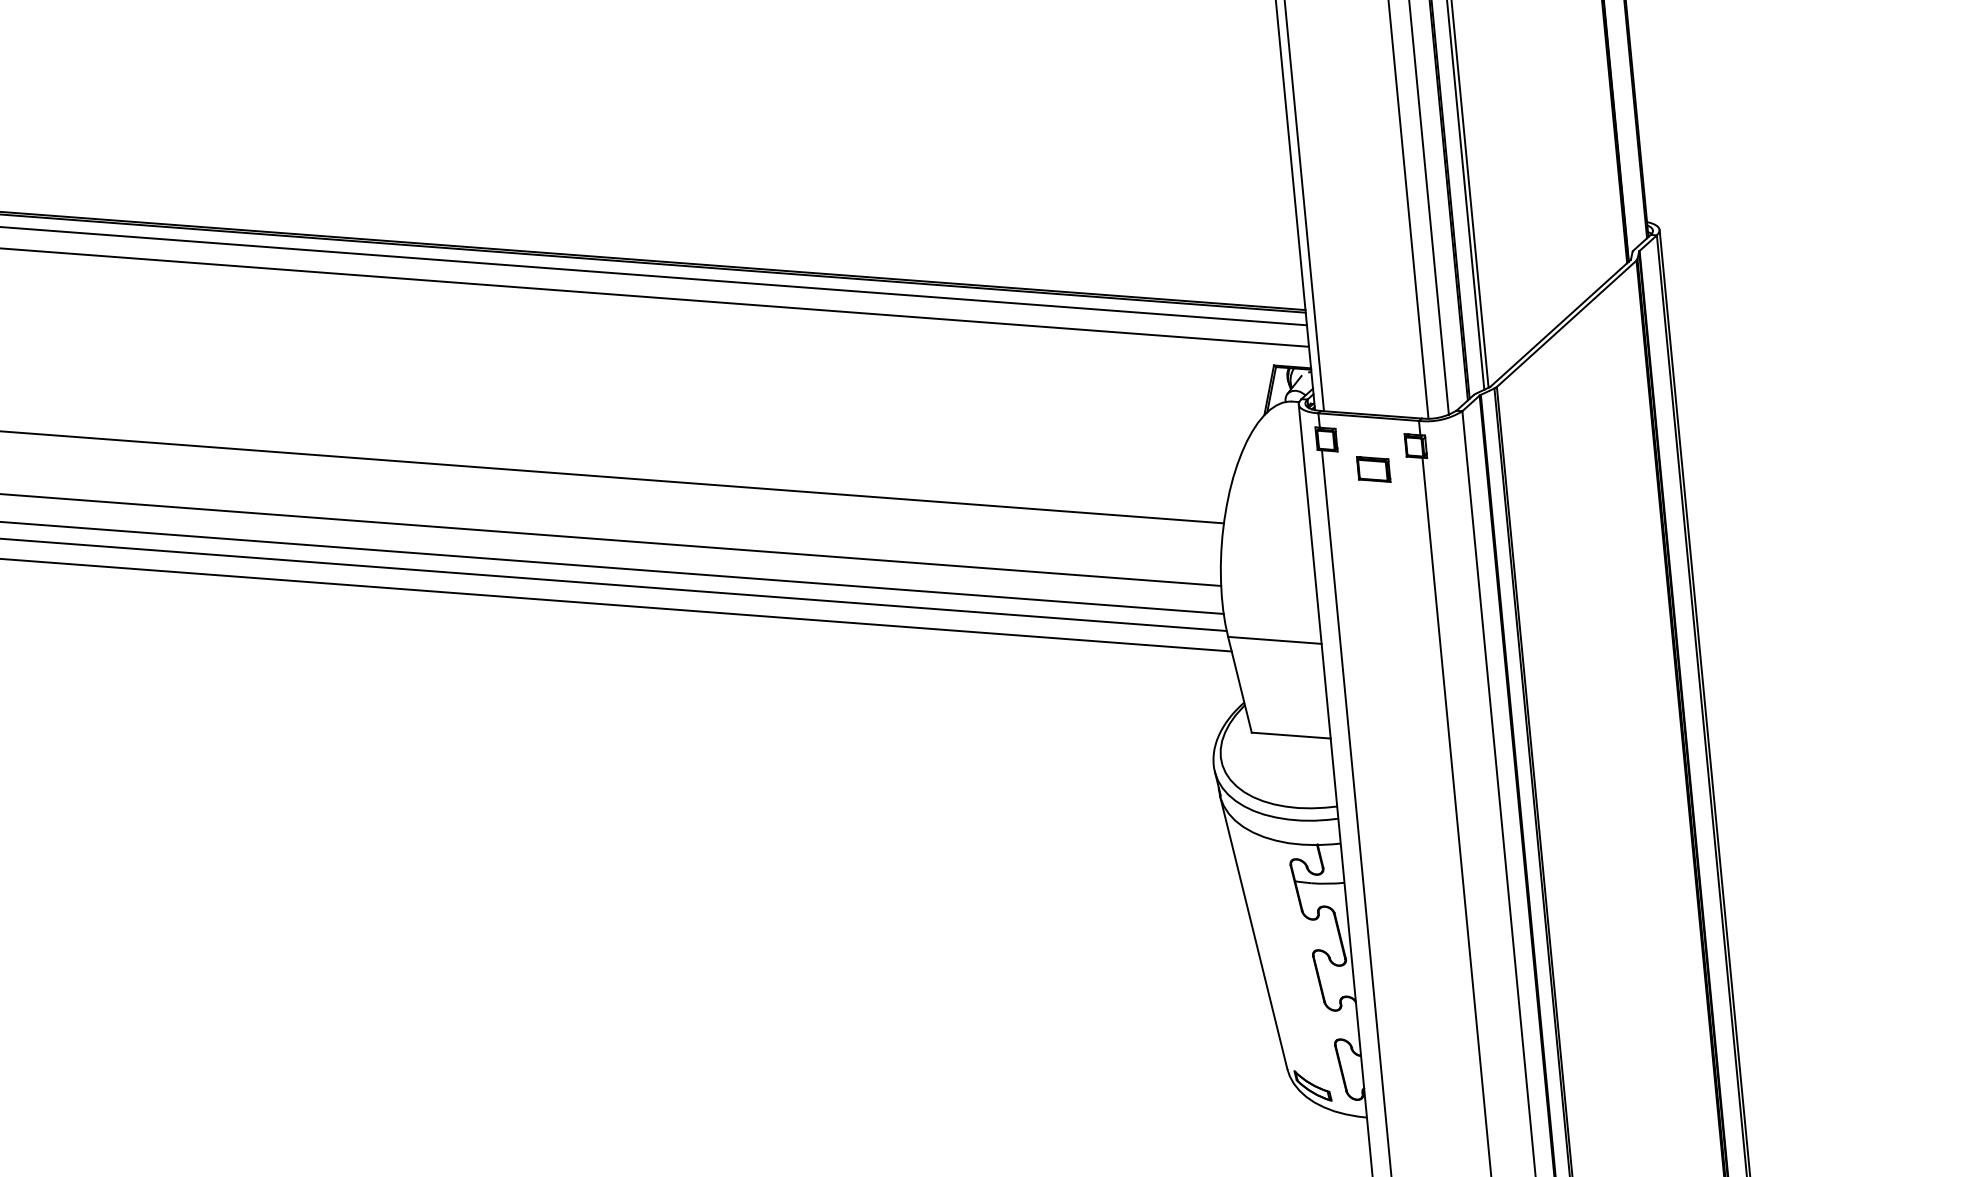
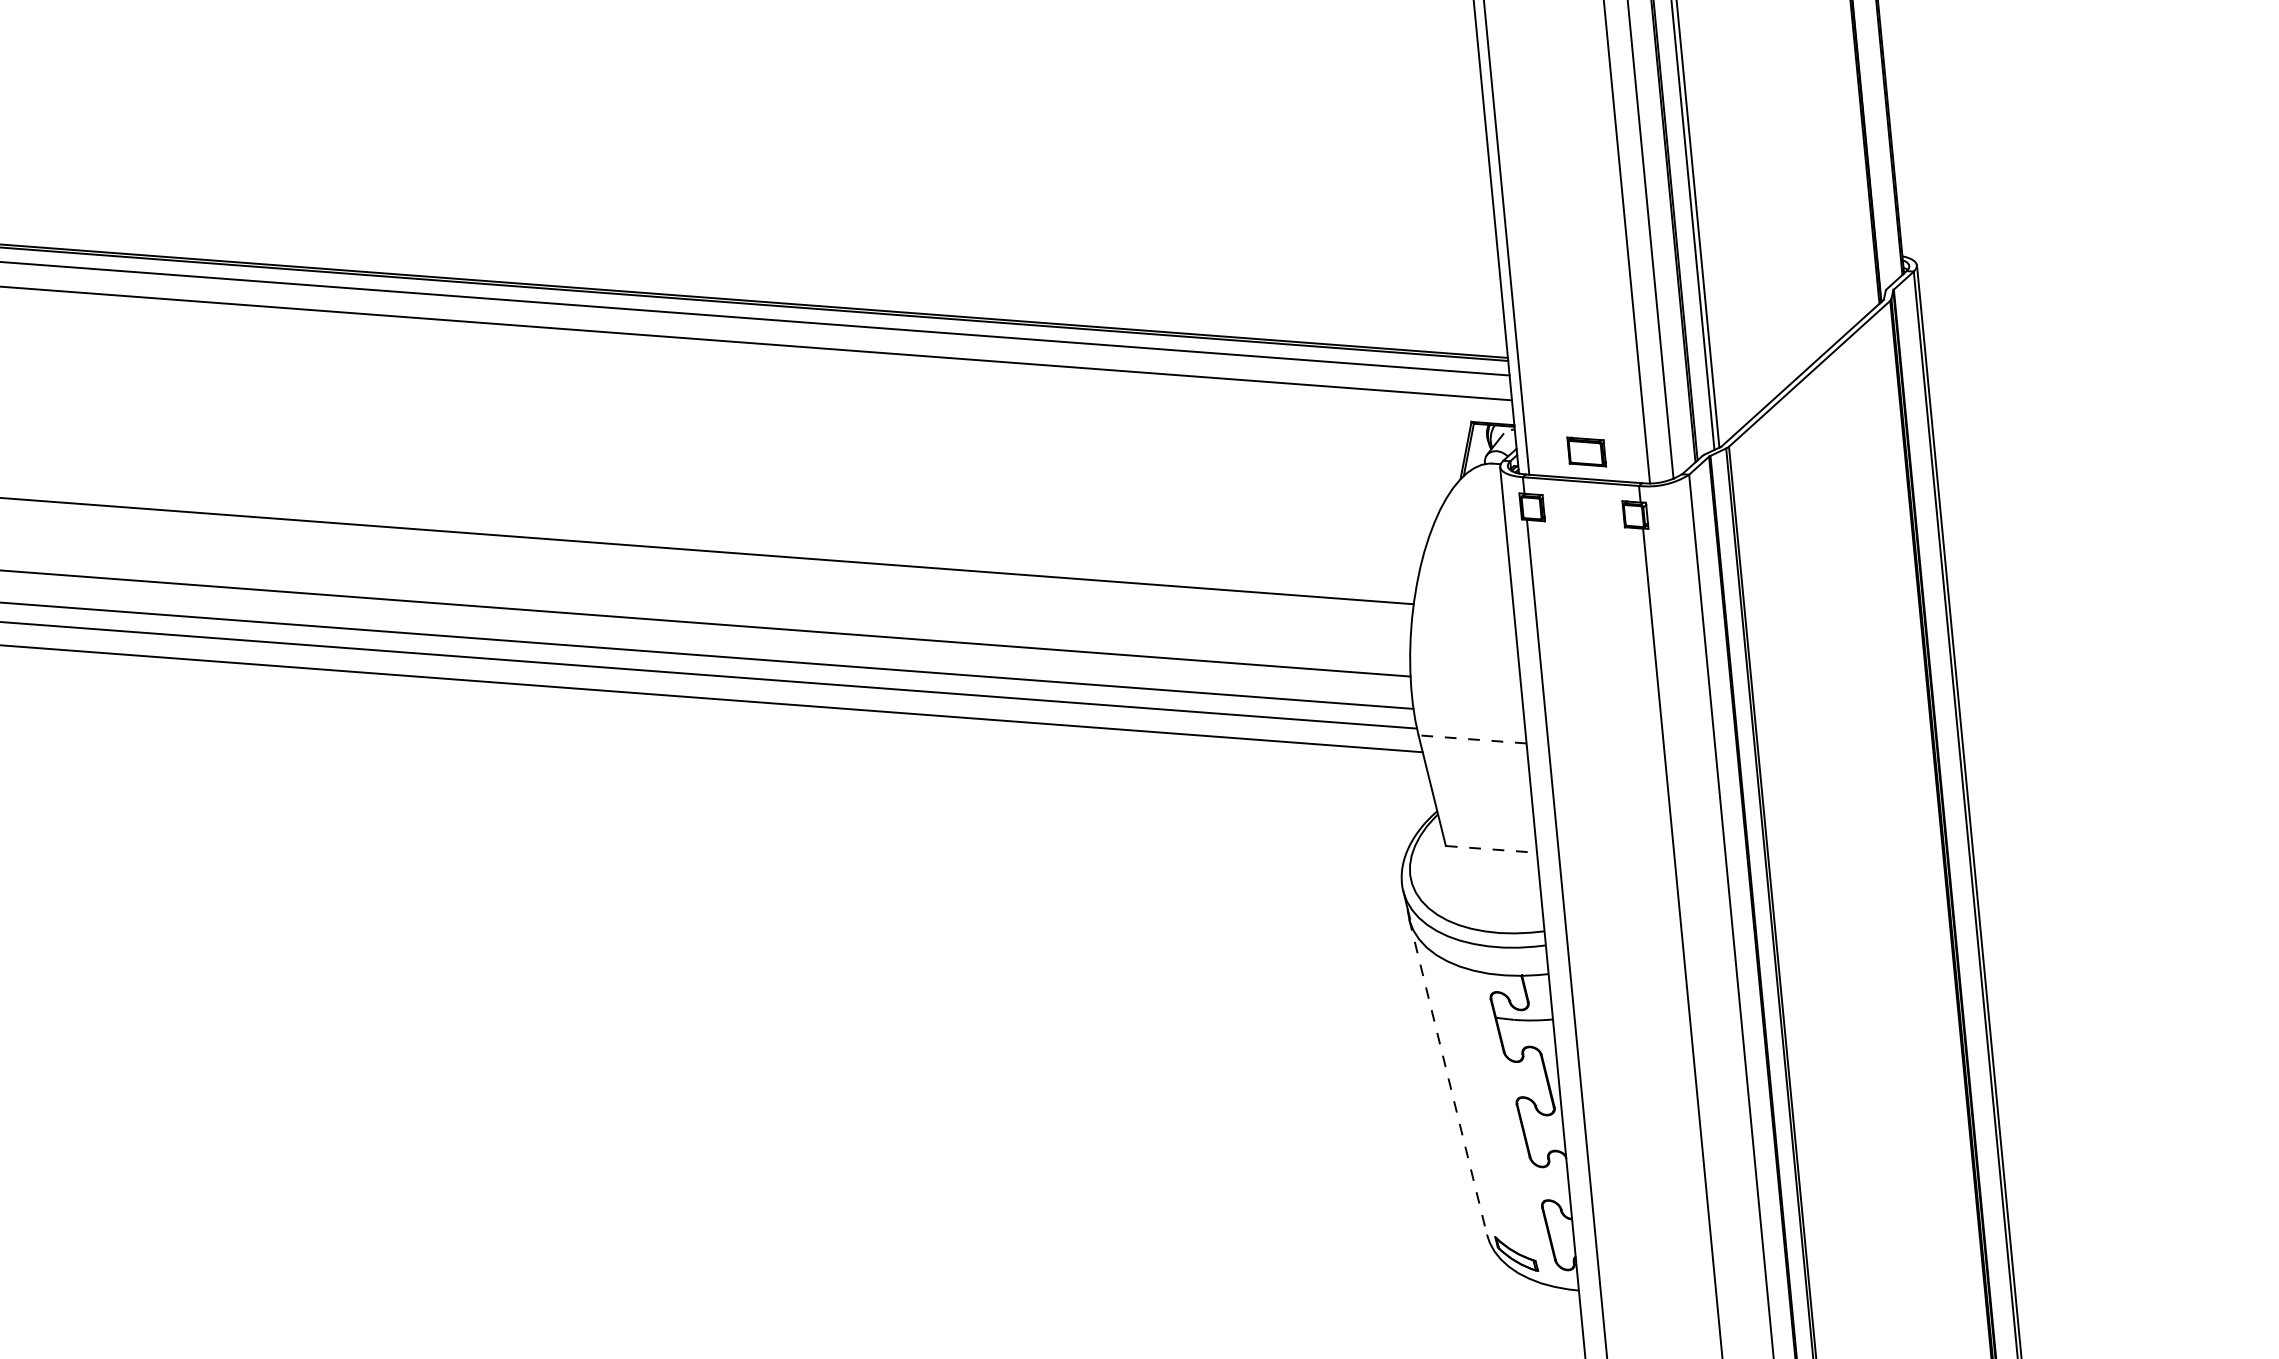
part: (1373, 469) -> (1586, 451), moved
line: (1274, 640) -> (1472, 739), solid -> dashed
line: (1291, 735) -> (1491, 849), solid -> dashed
line: (1254, 933) -> (1448, 1077), solid -> dashed

